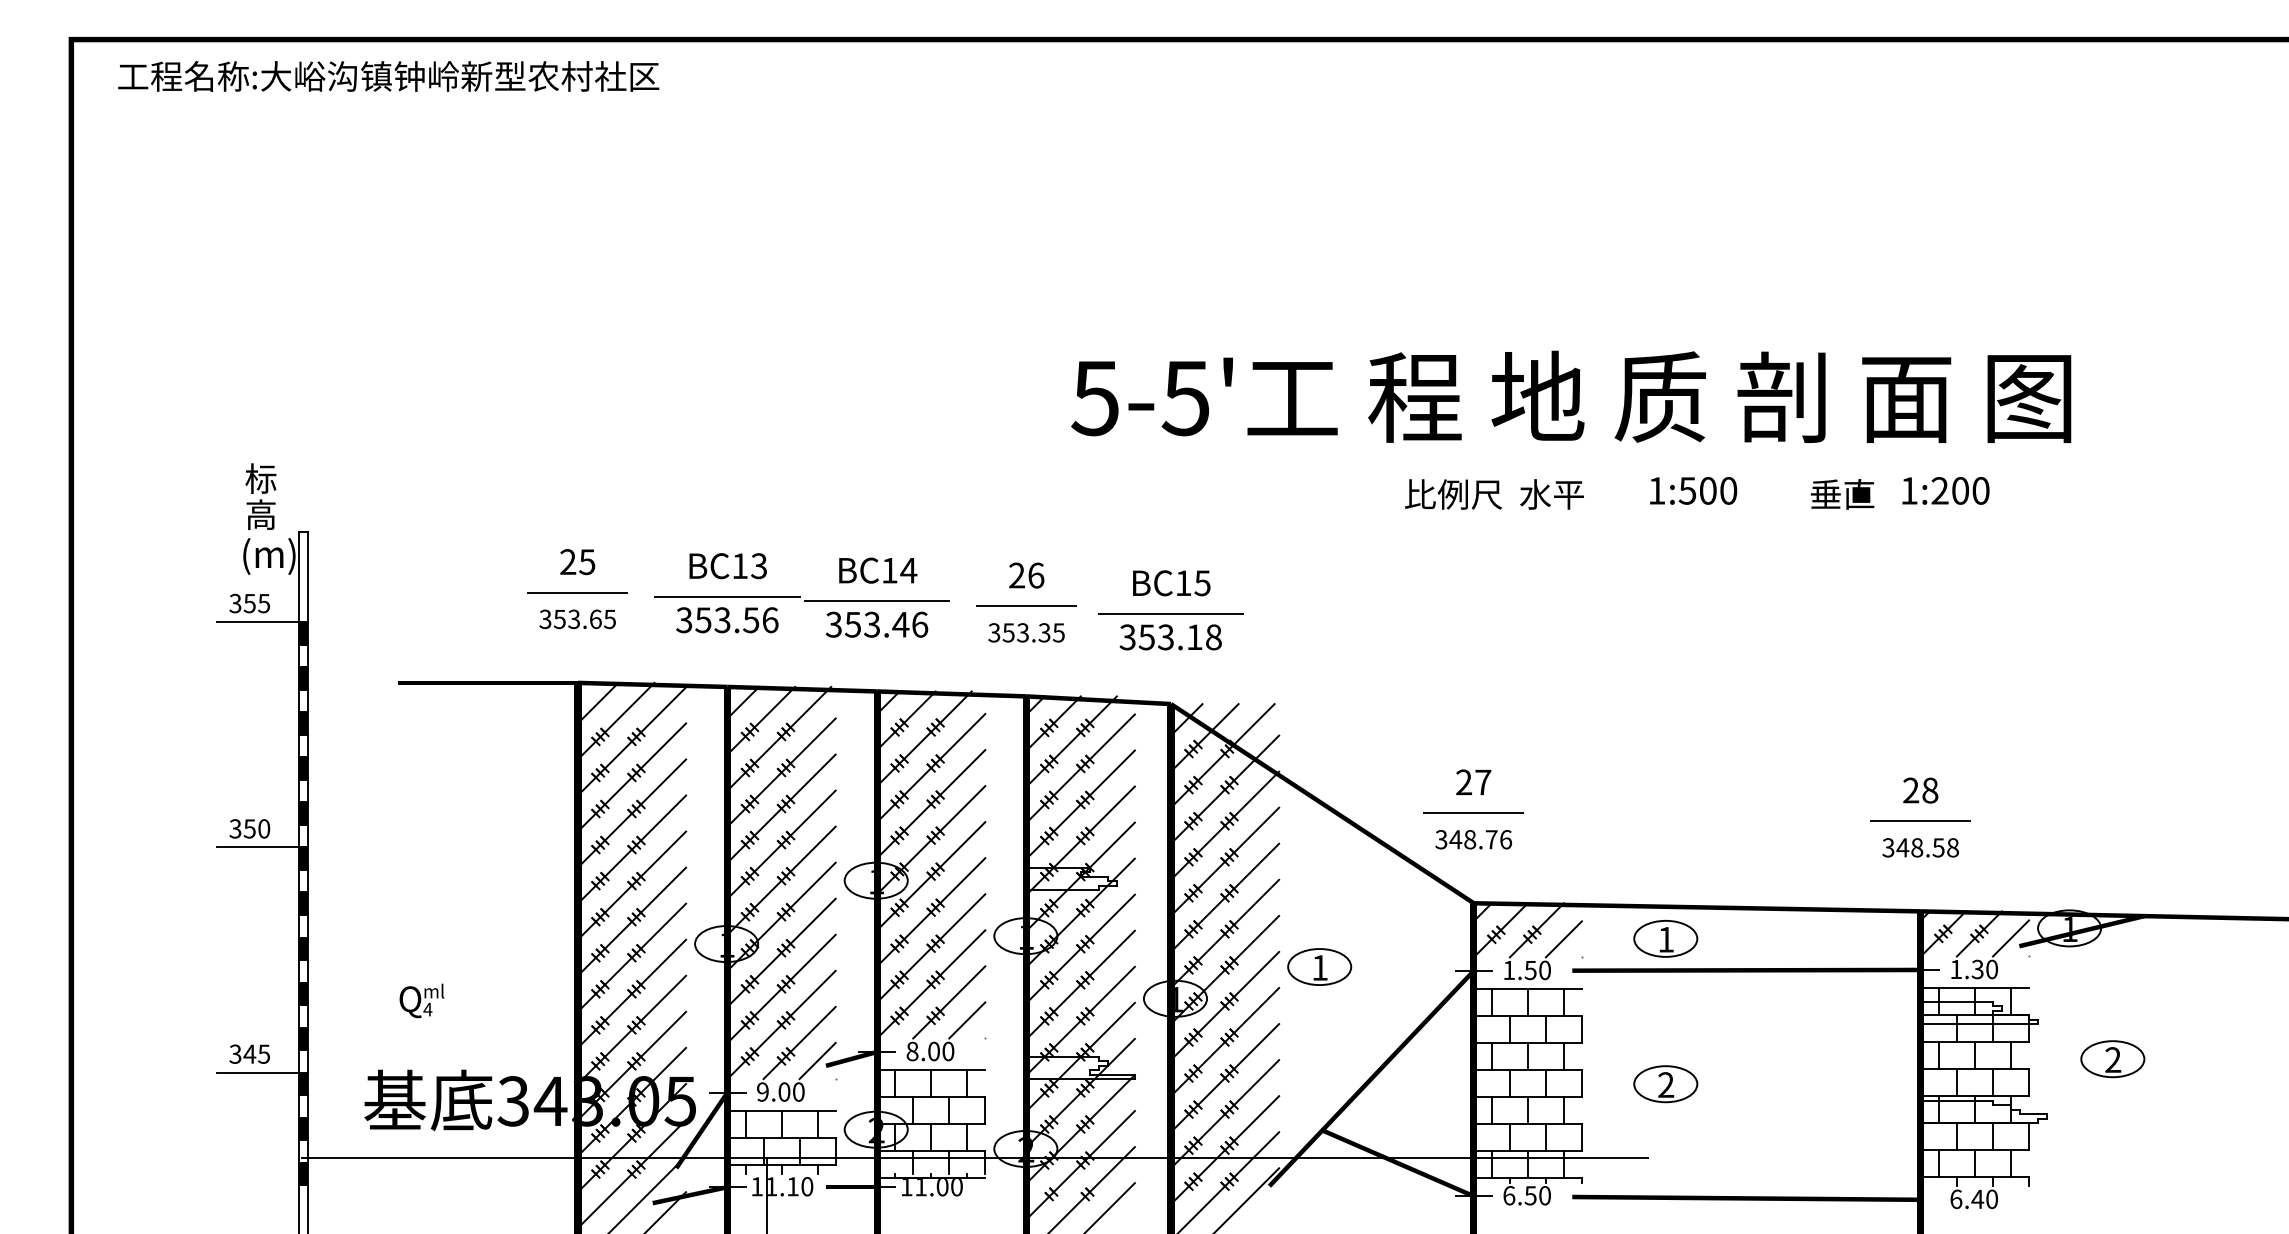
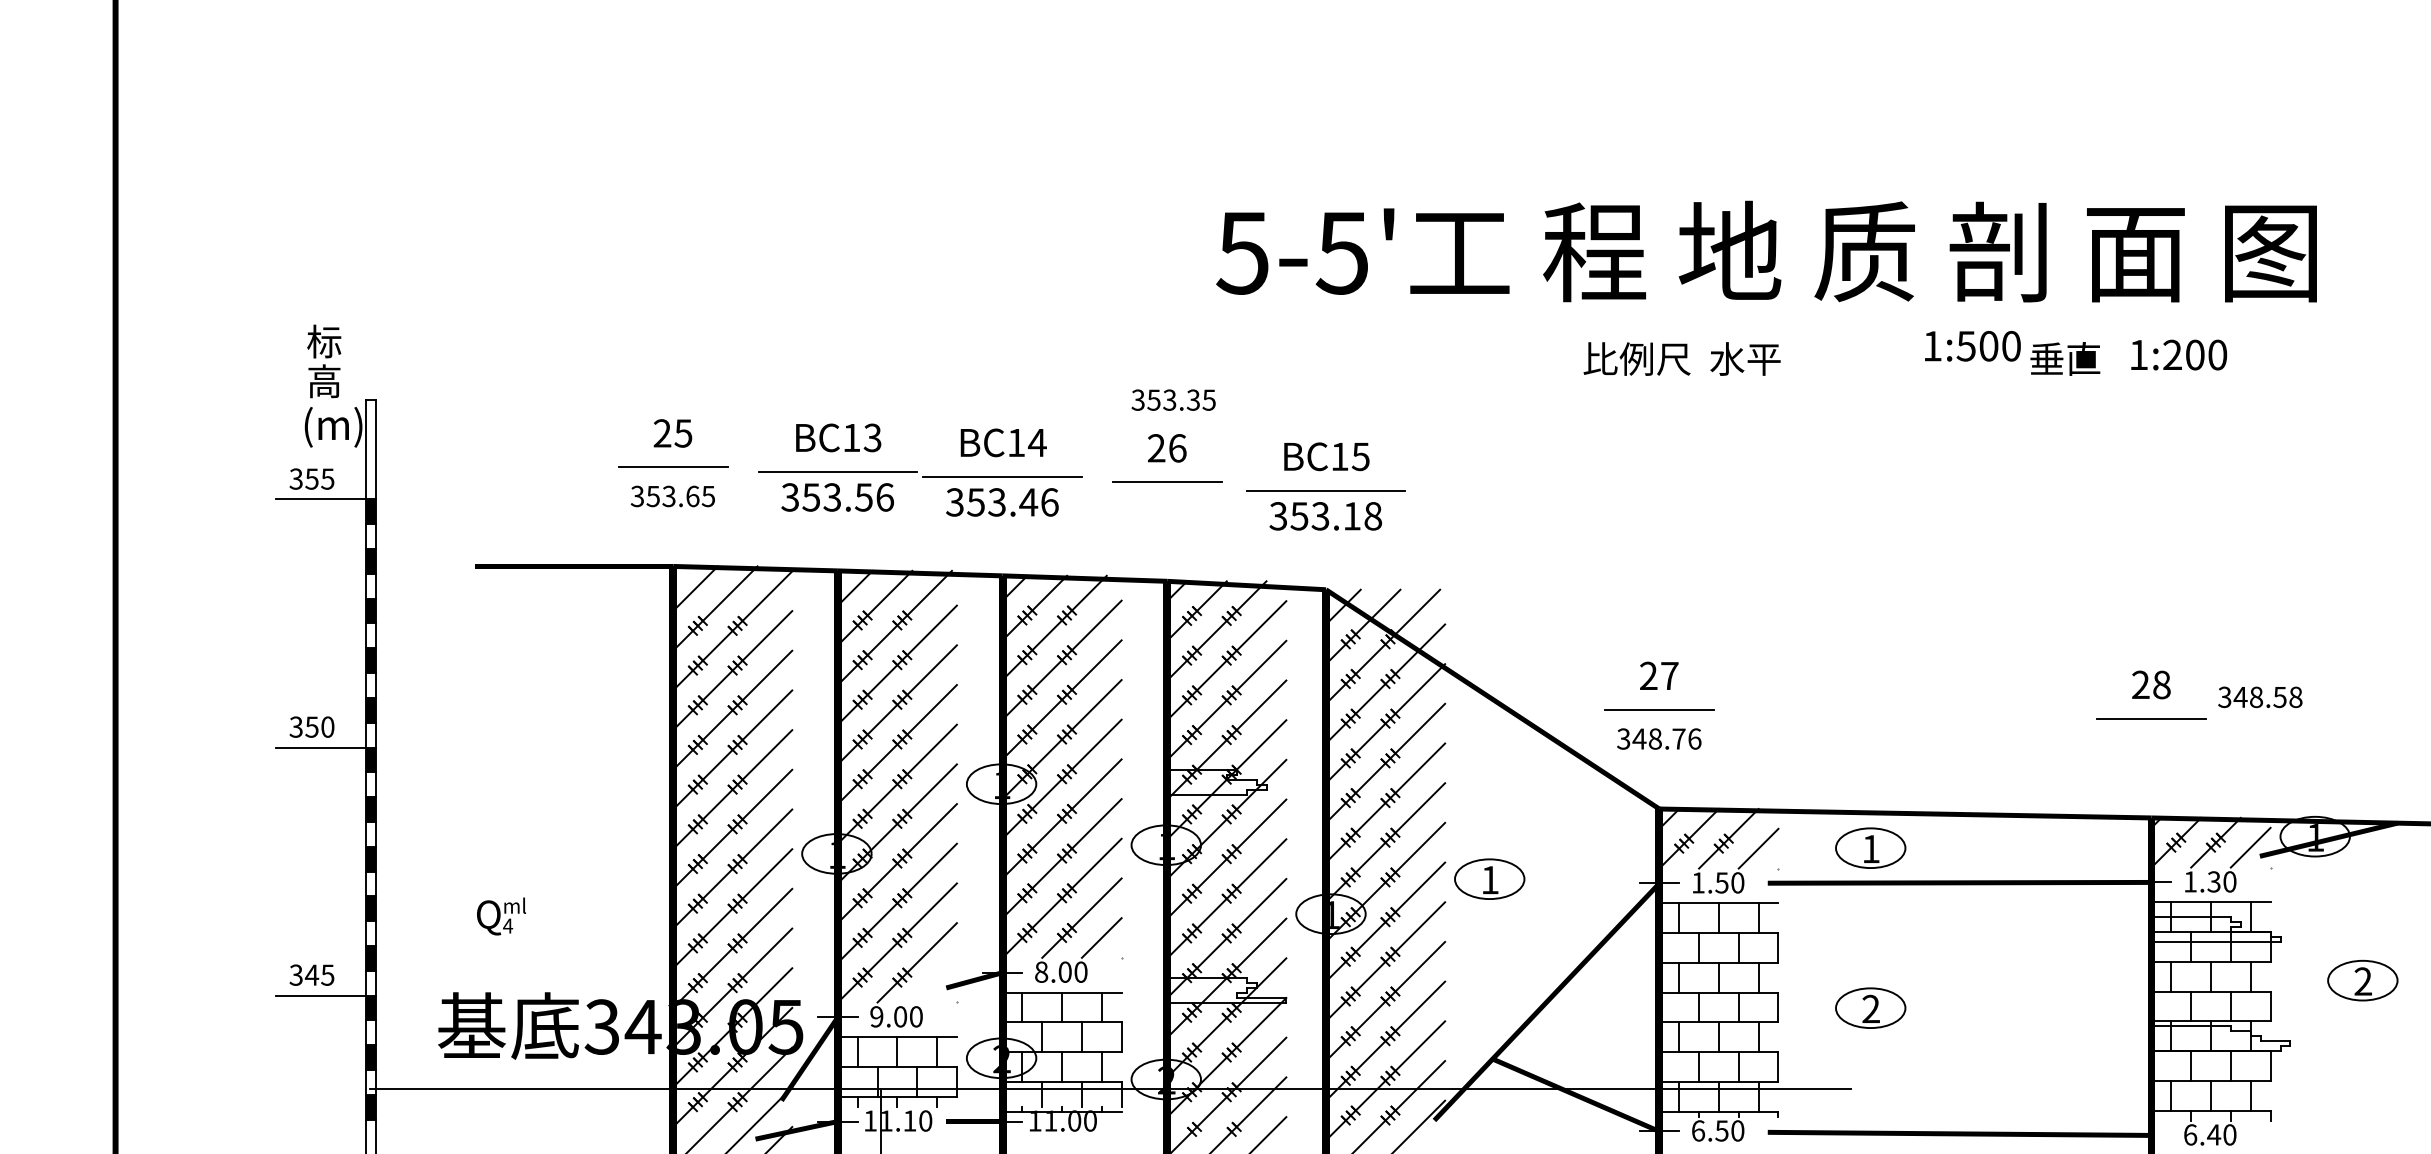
text: (1693, 490) -> (1972, 345), moved
text: (1026, 632) -> (1173, 399), moved
text: (1920, 847) -> (2260, 696), moved
line: (817, 1060) -> (936, 982), removed

